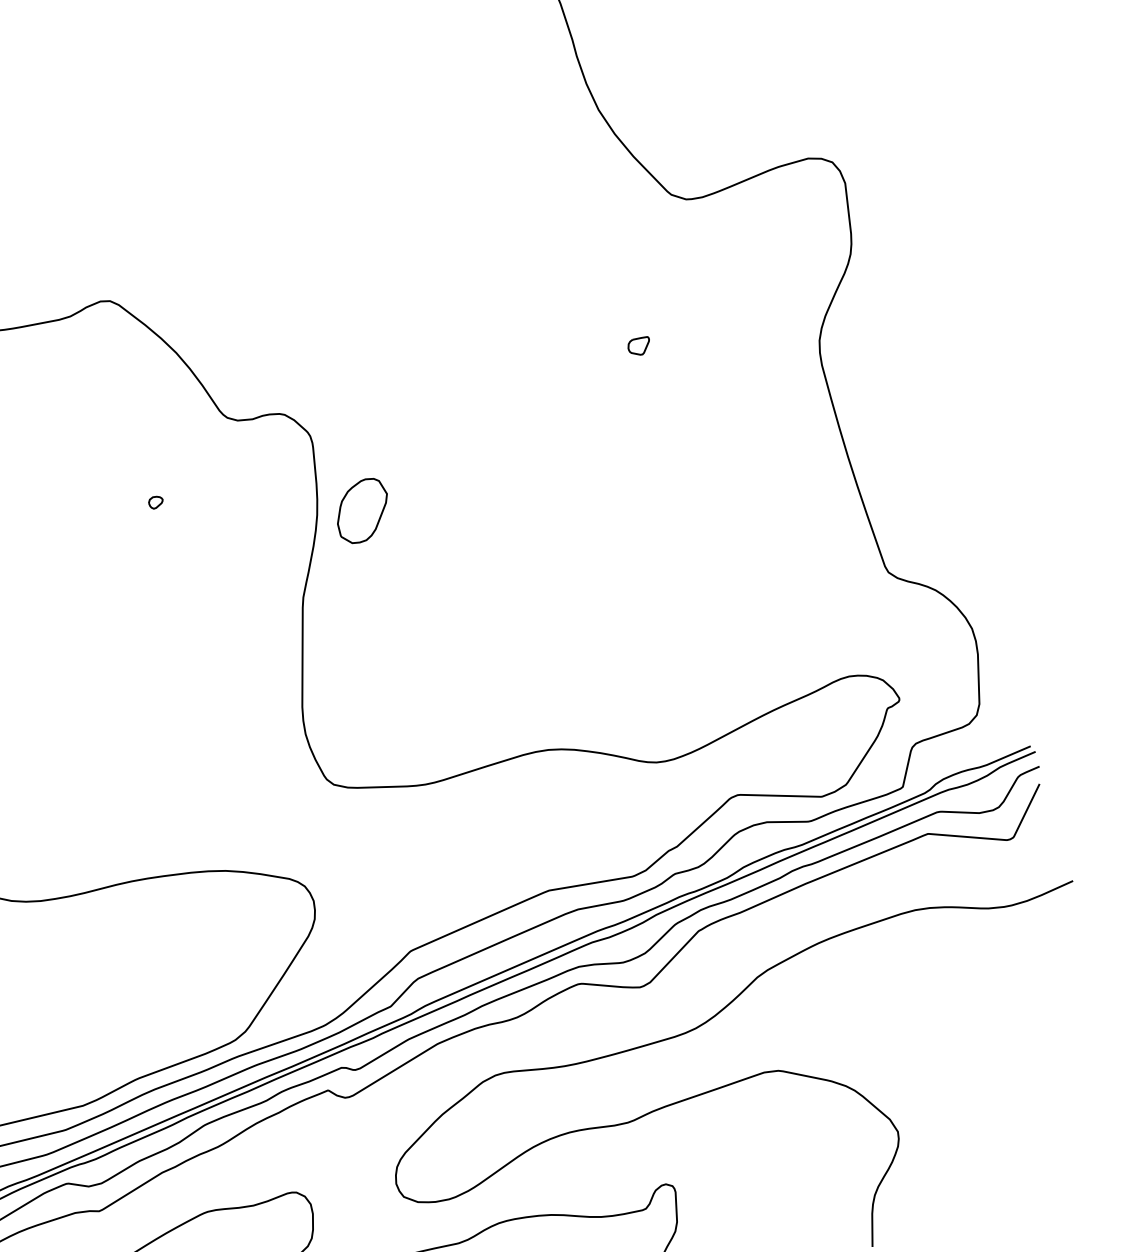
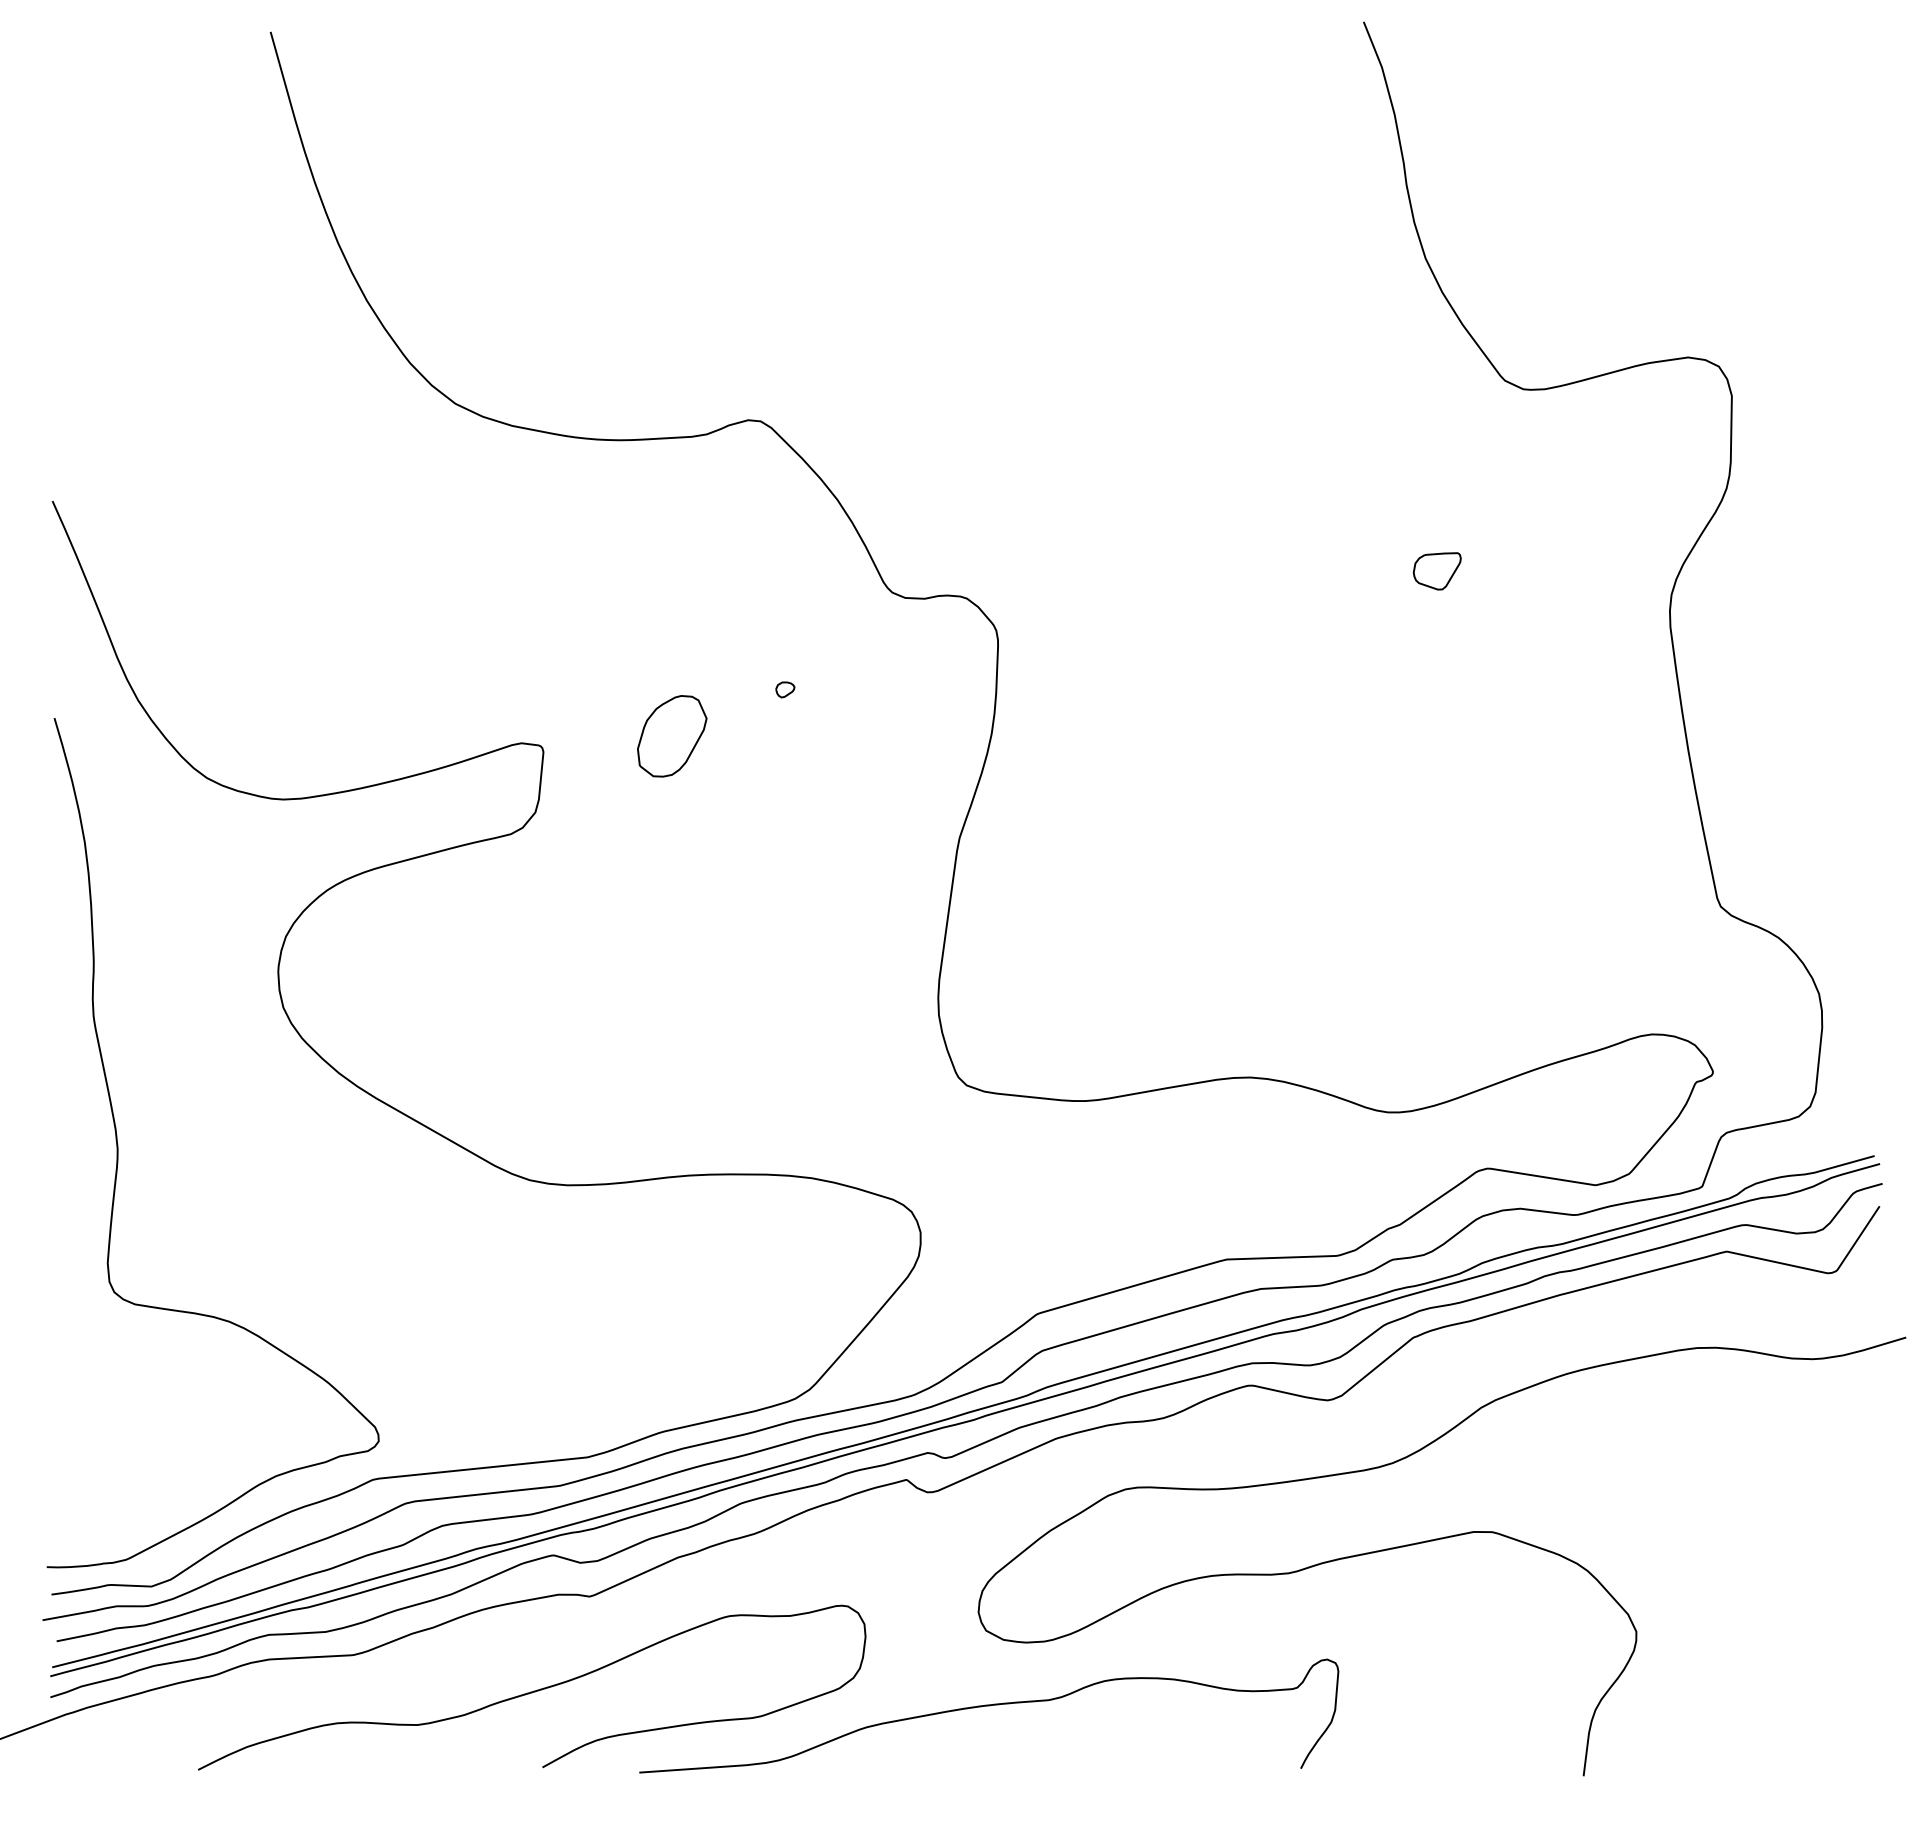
part: (638, 346) -> (1436, 571), size x1.67
part: (362, 511) -> (672, 736), moved

